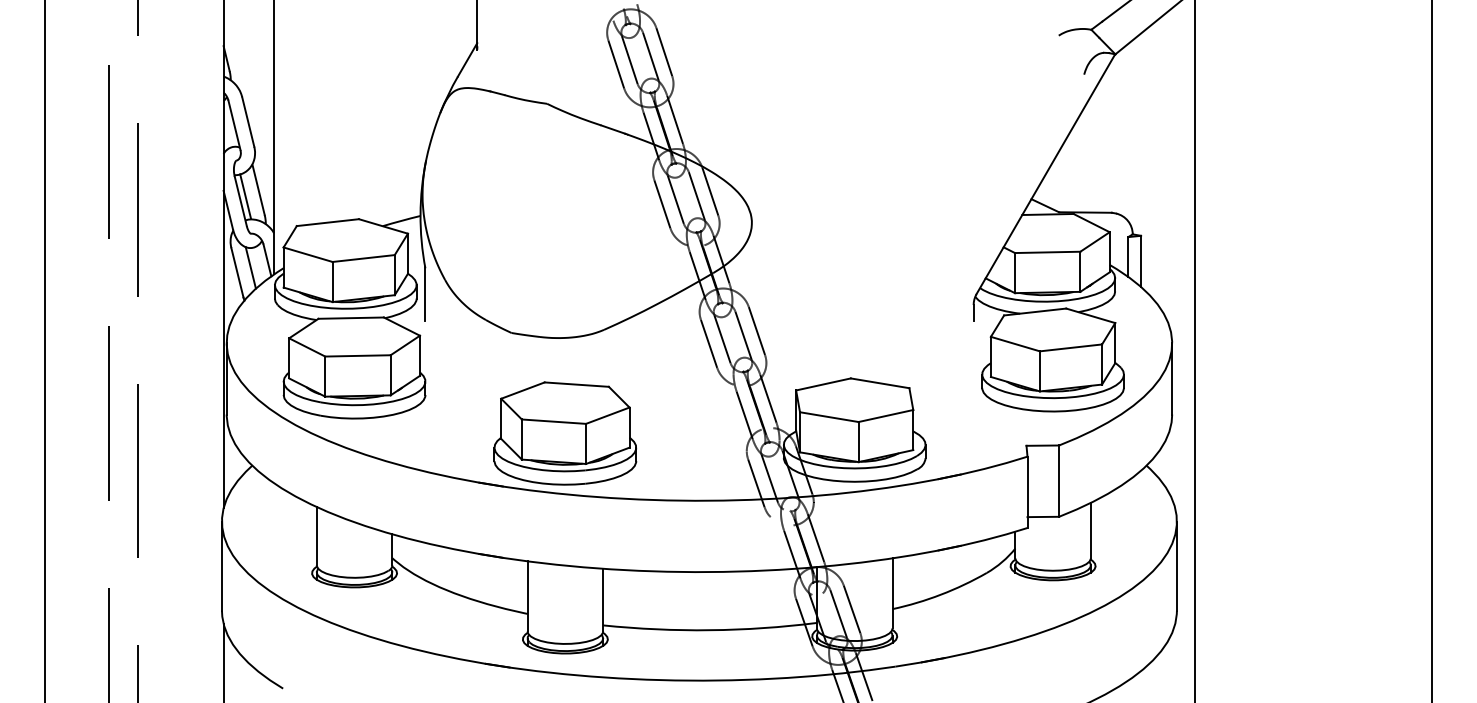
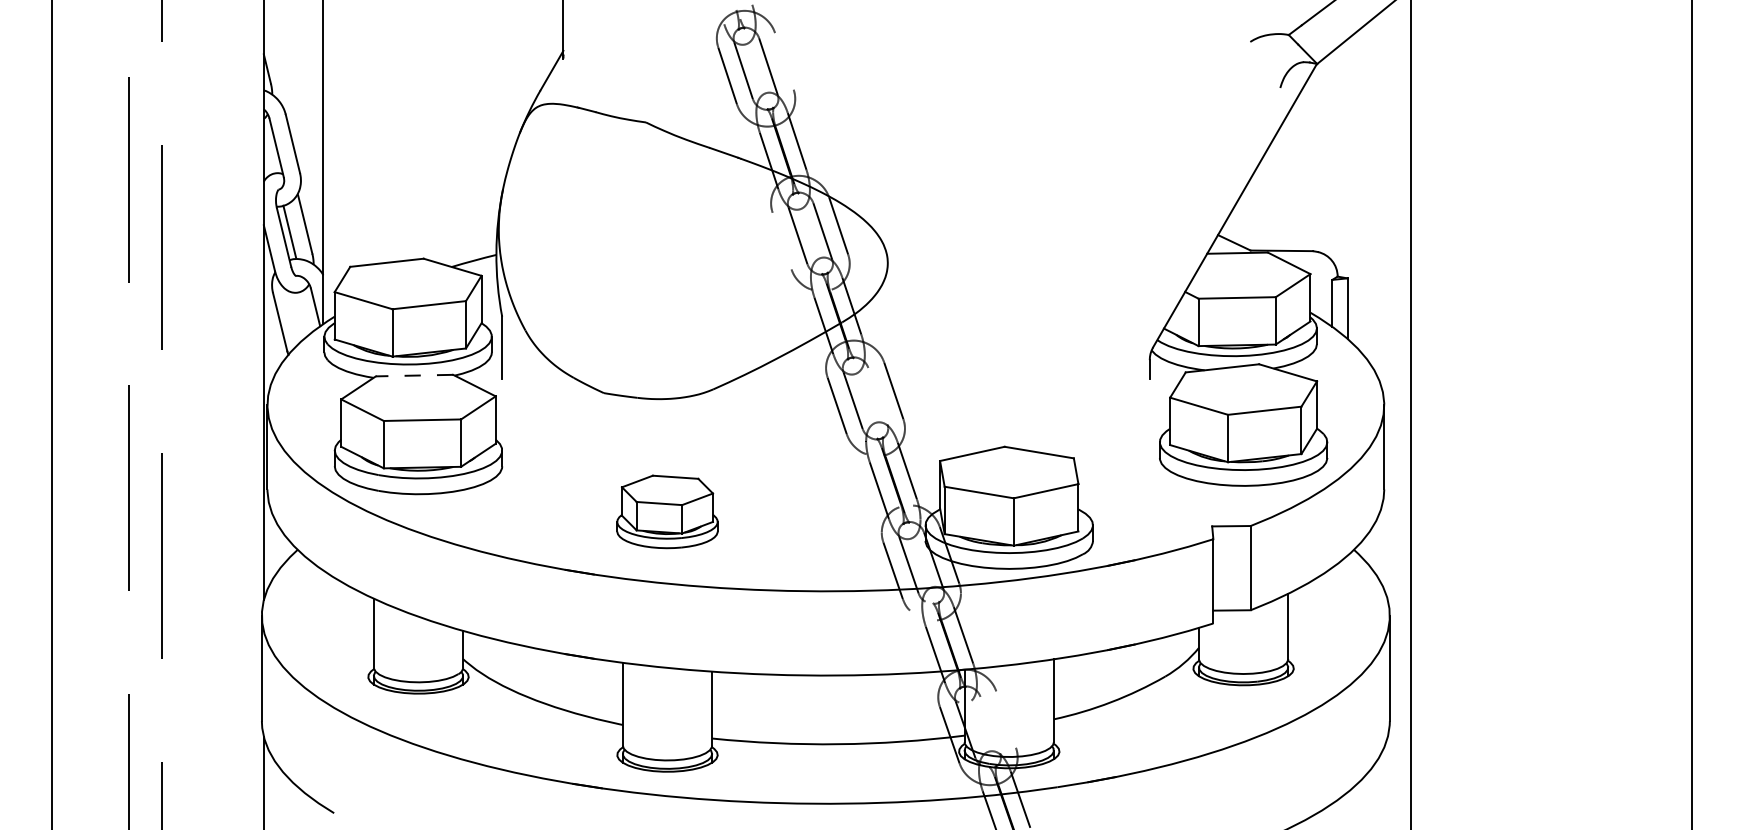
line: (664, 52) -> (784, 61), removed
line: (661, 203) -> (781, 240), removed
line: (250, 267) -> (295, 315), removed
line: (351, 318) -> (414, 375), solid -> dashed
line: (743, 334) -> (877, 395), removed
part: (565, 433) -> (667, 511), size x0.6
line: (851, 609) -> (1005, 719), removed
line: (838, 613) -> (990, 724), removed

